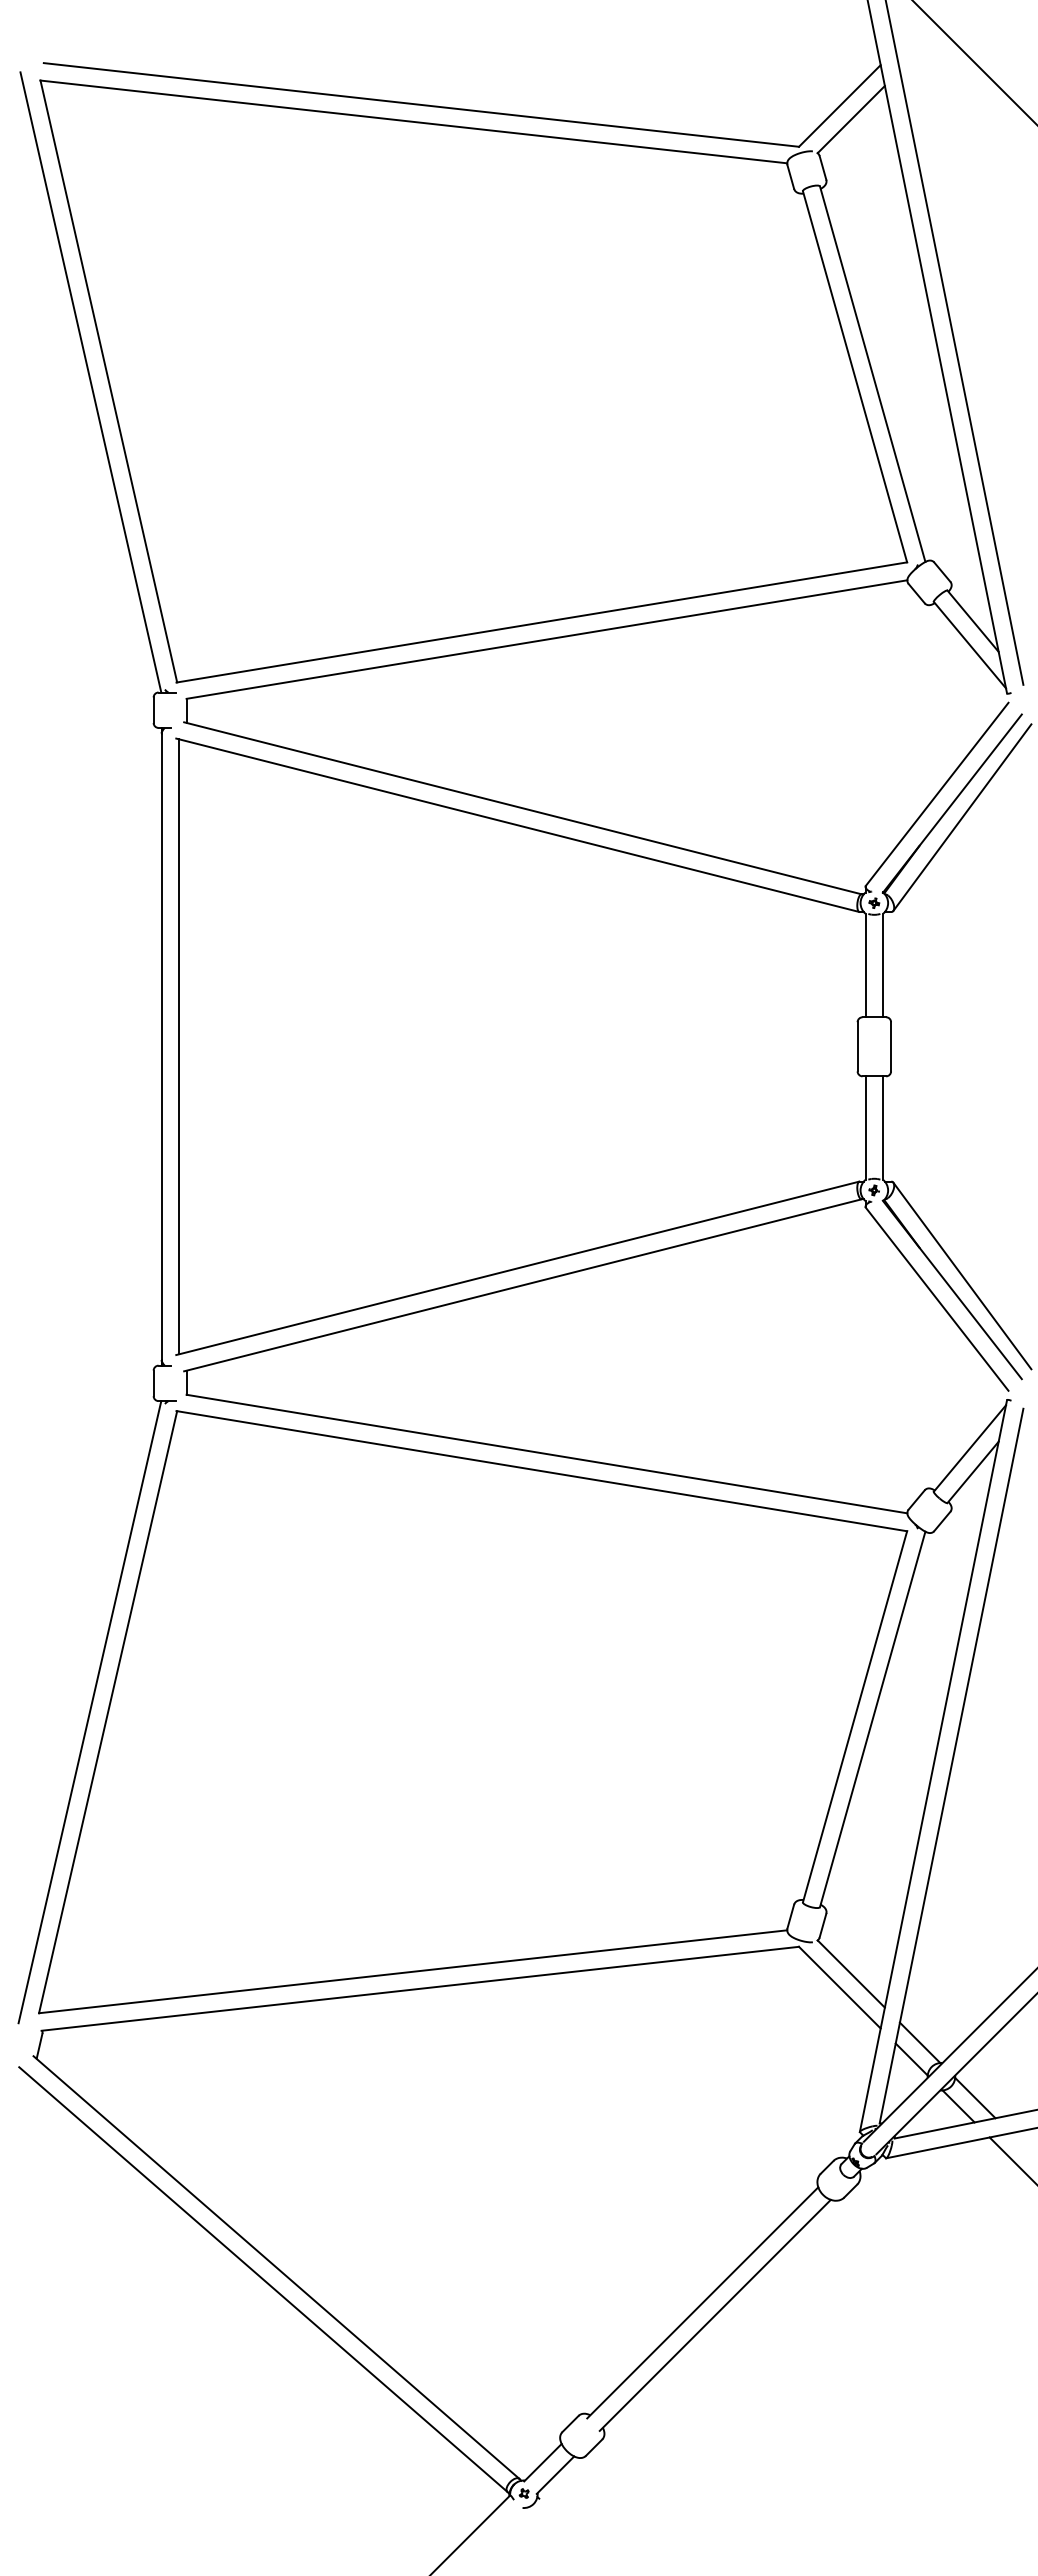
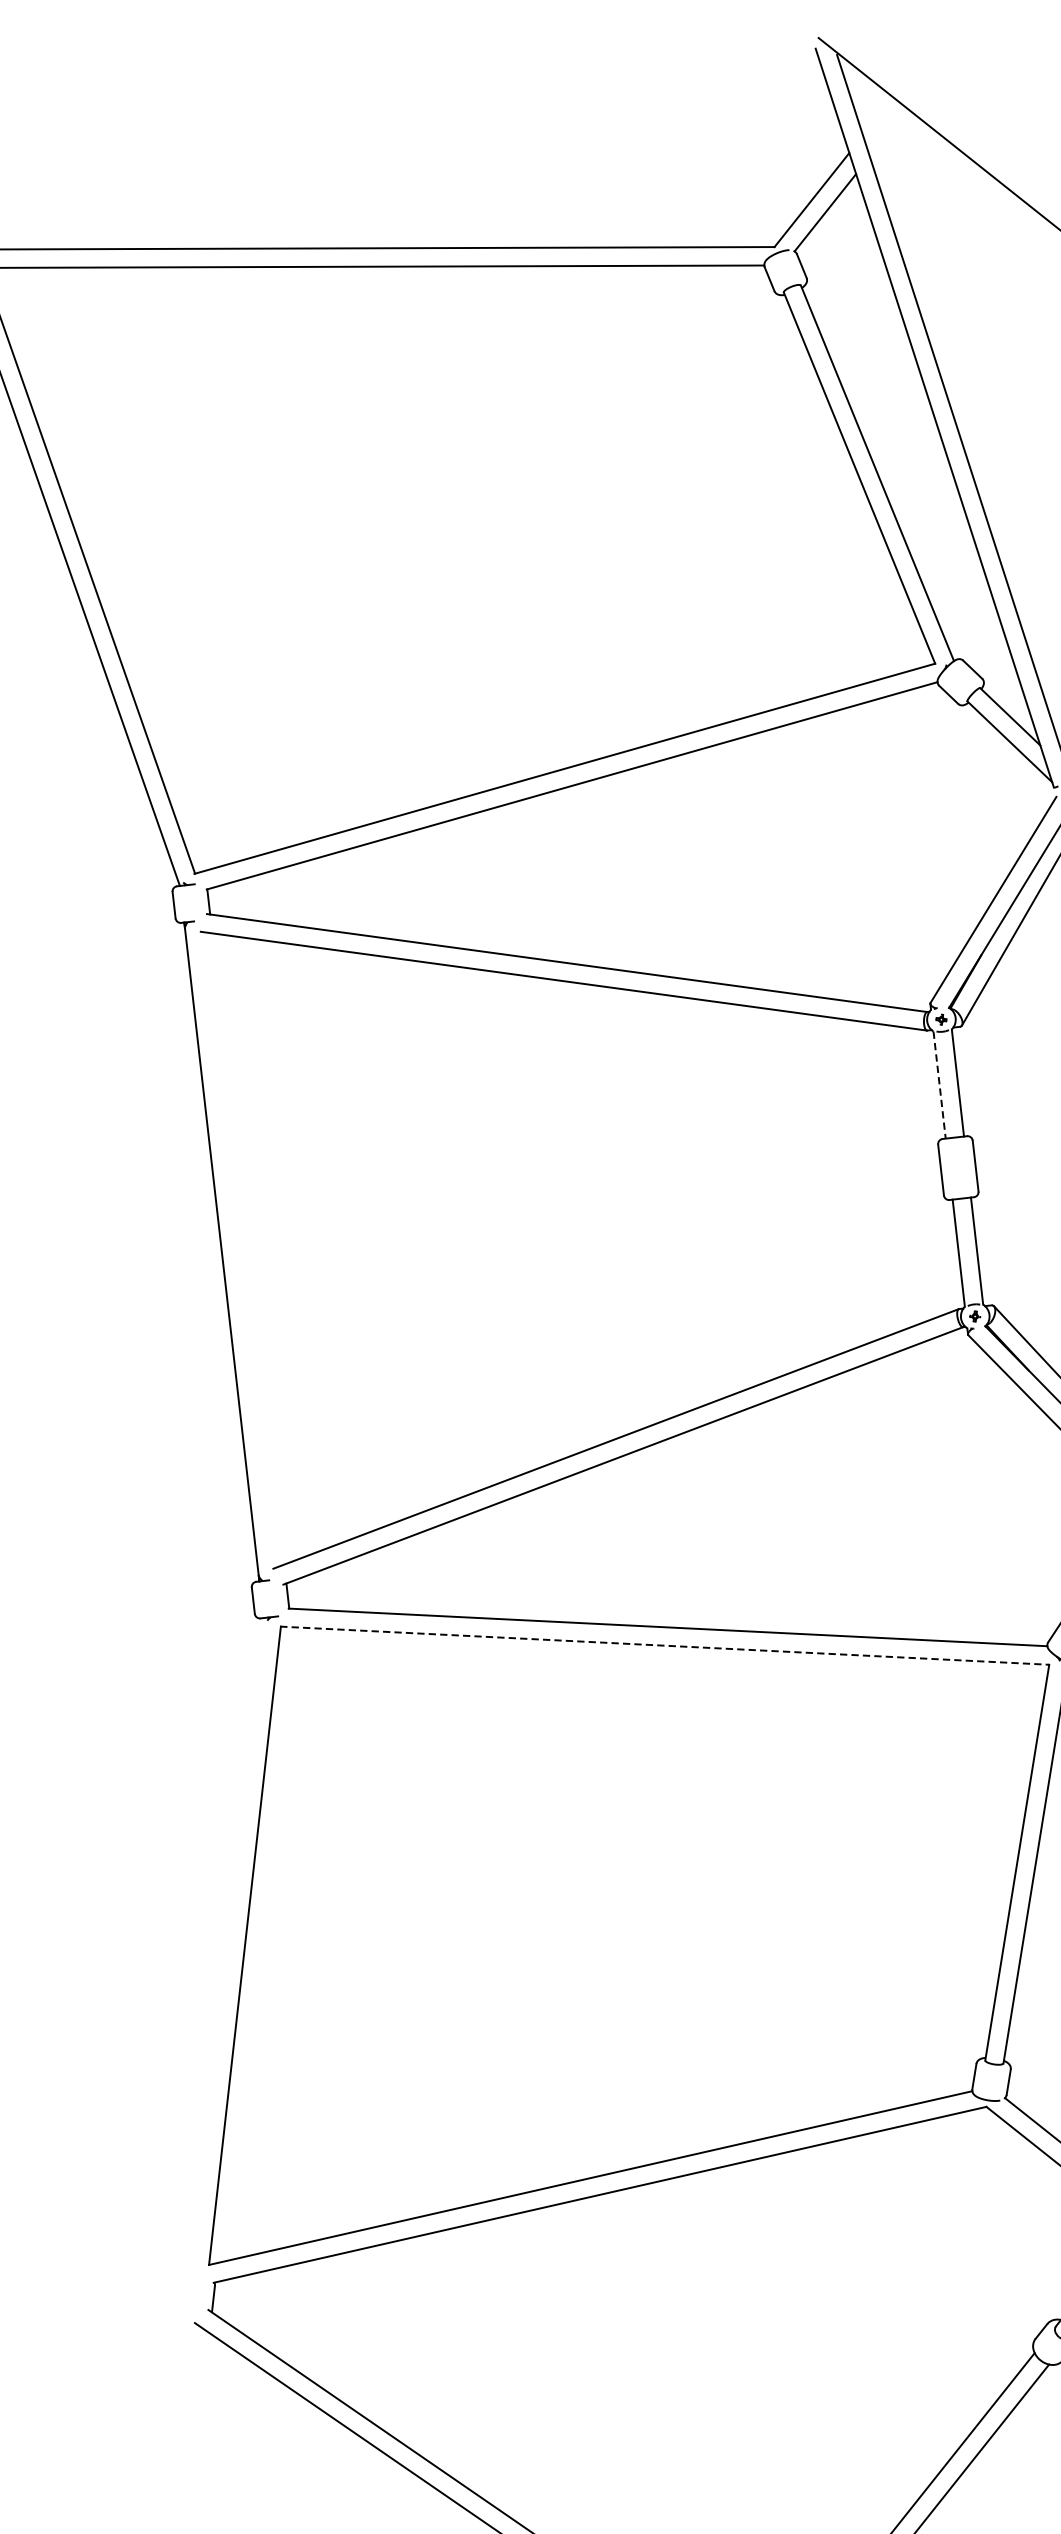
line: (865, 965) -> (939, 1085), solid -> dashed
line: (179, 1046) -> (240, 1249), removed
line: (542, 1471) -> (665, 1645), solid -> dashed
line: (89, 1712) -> (225, 1948), removed

